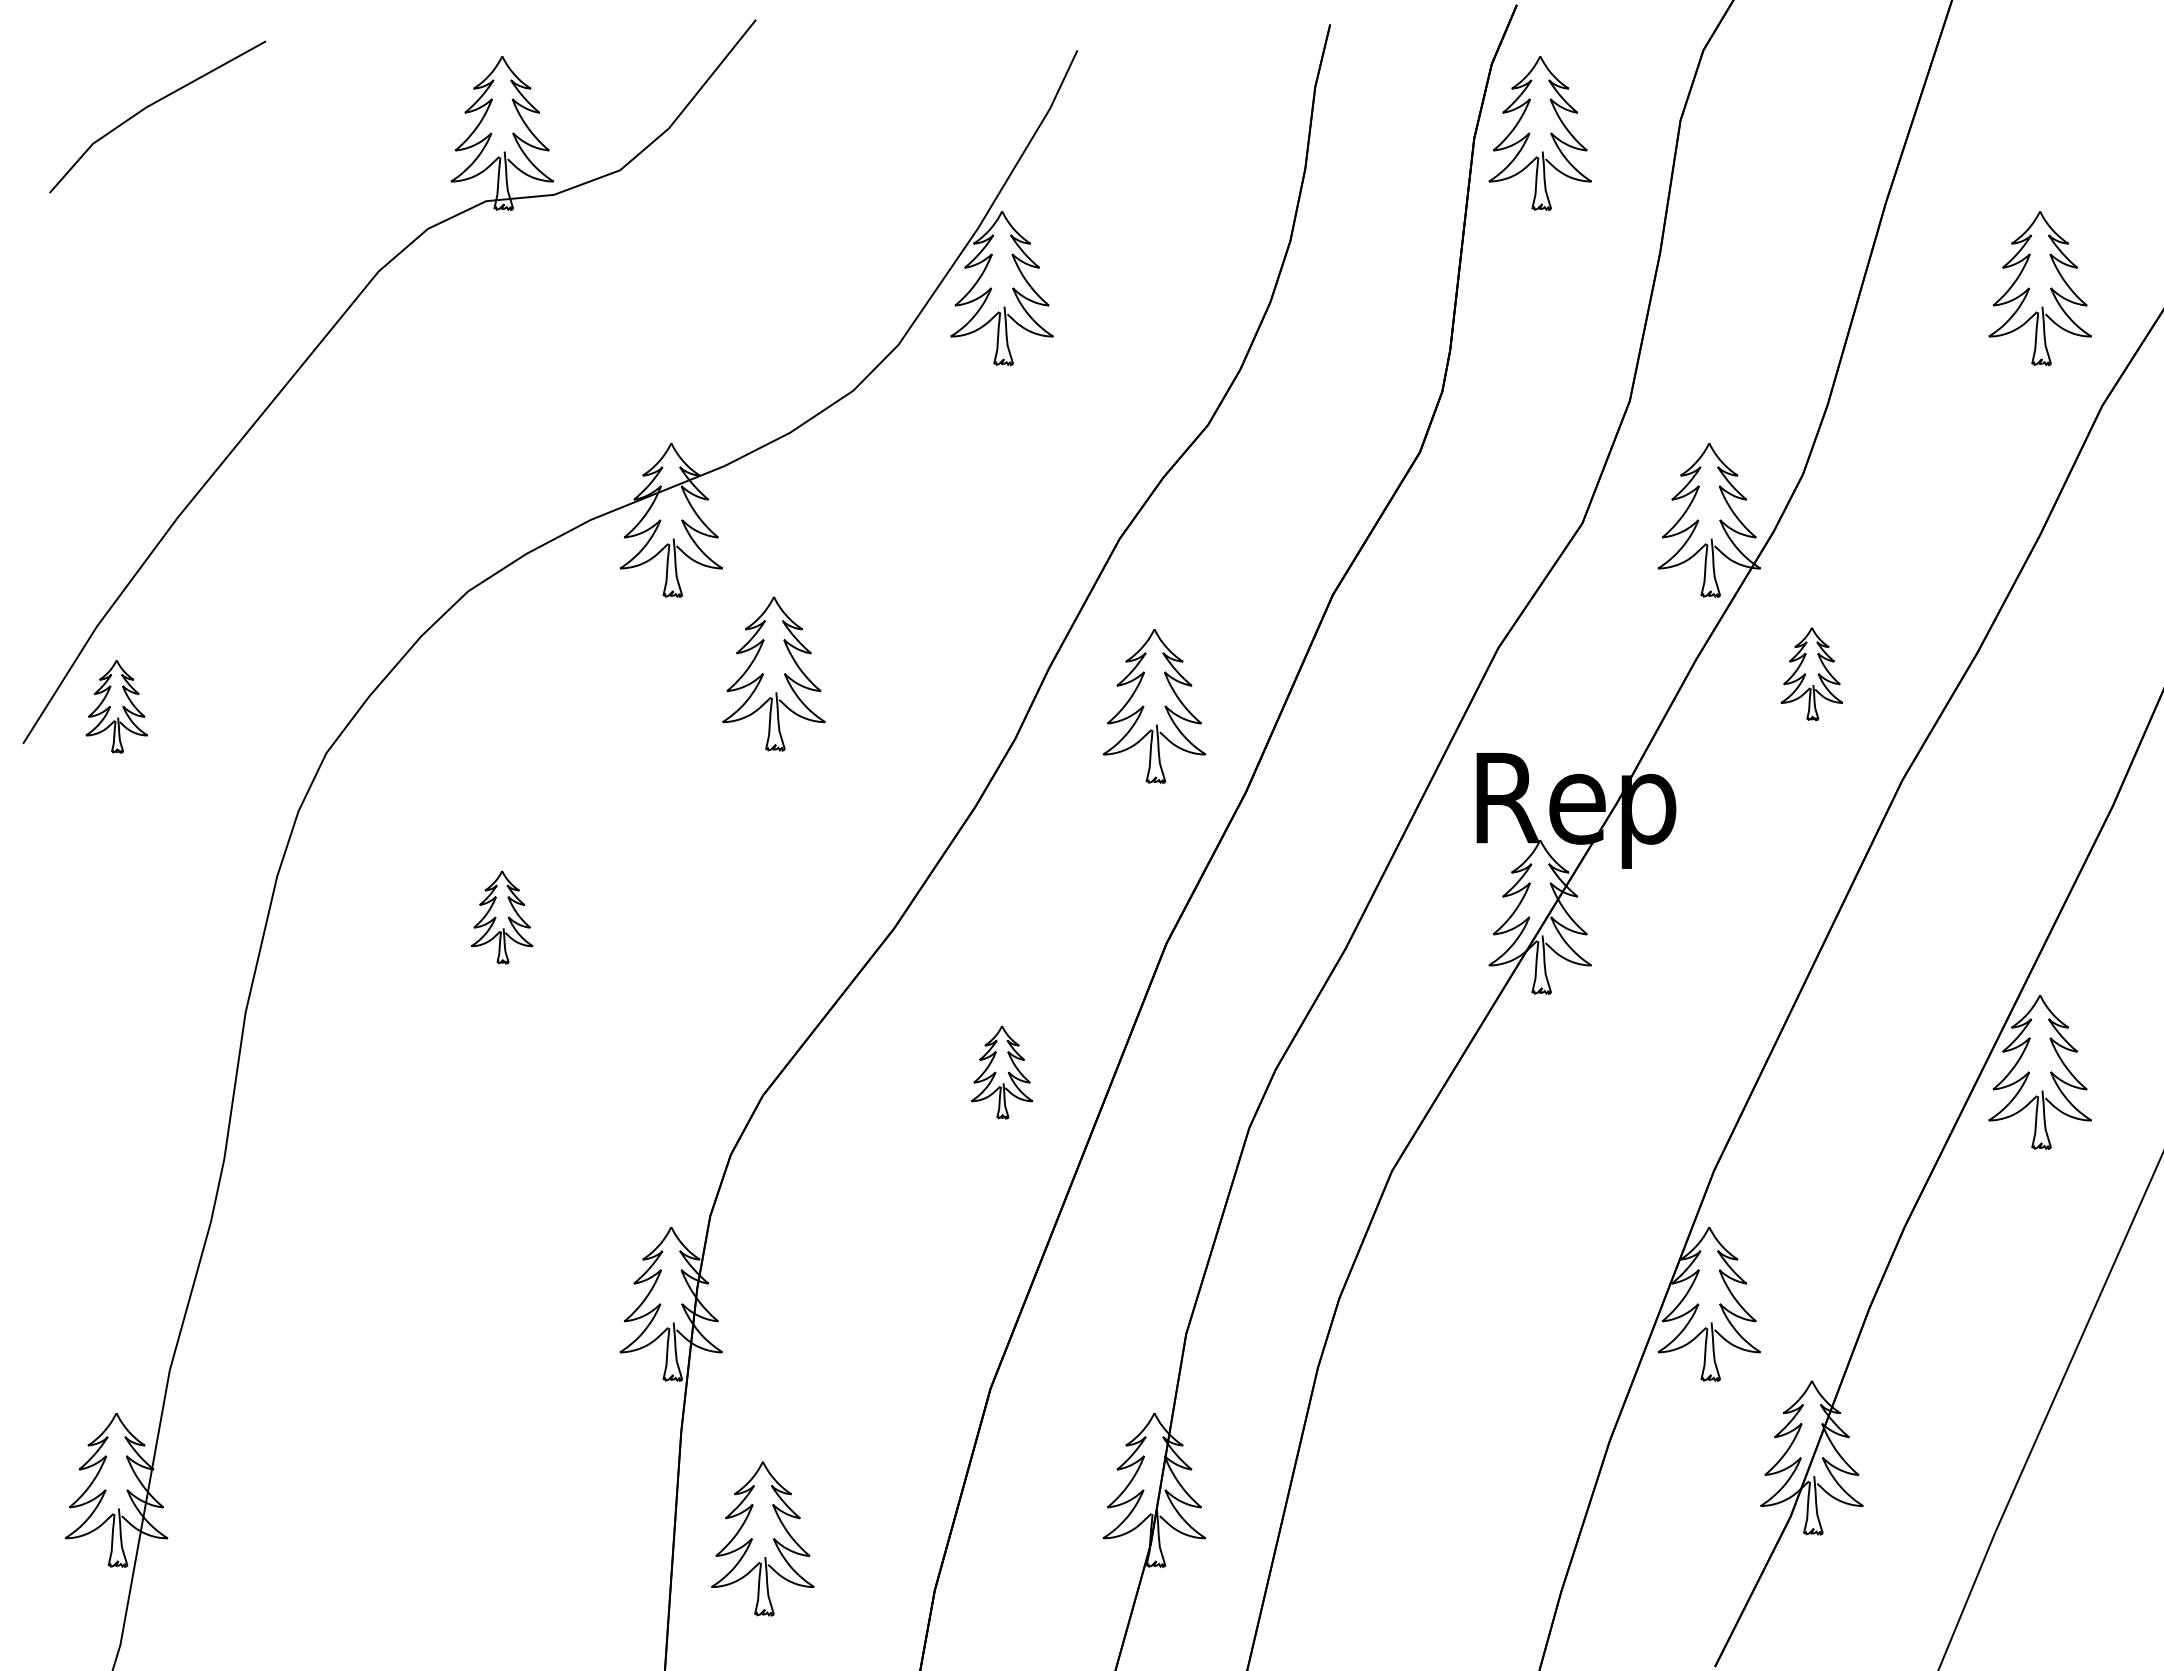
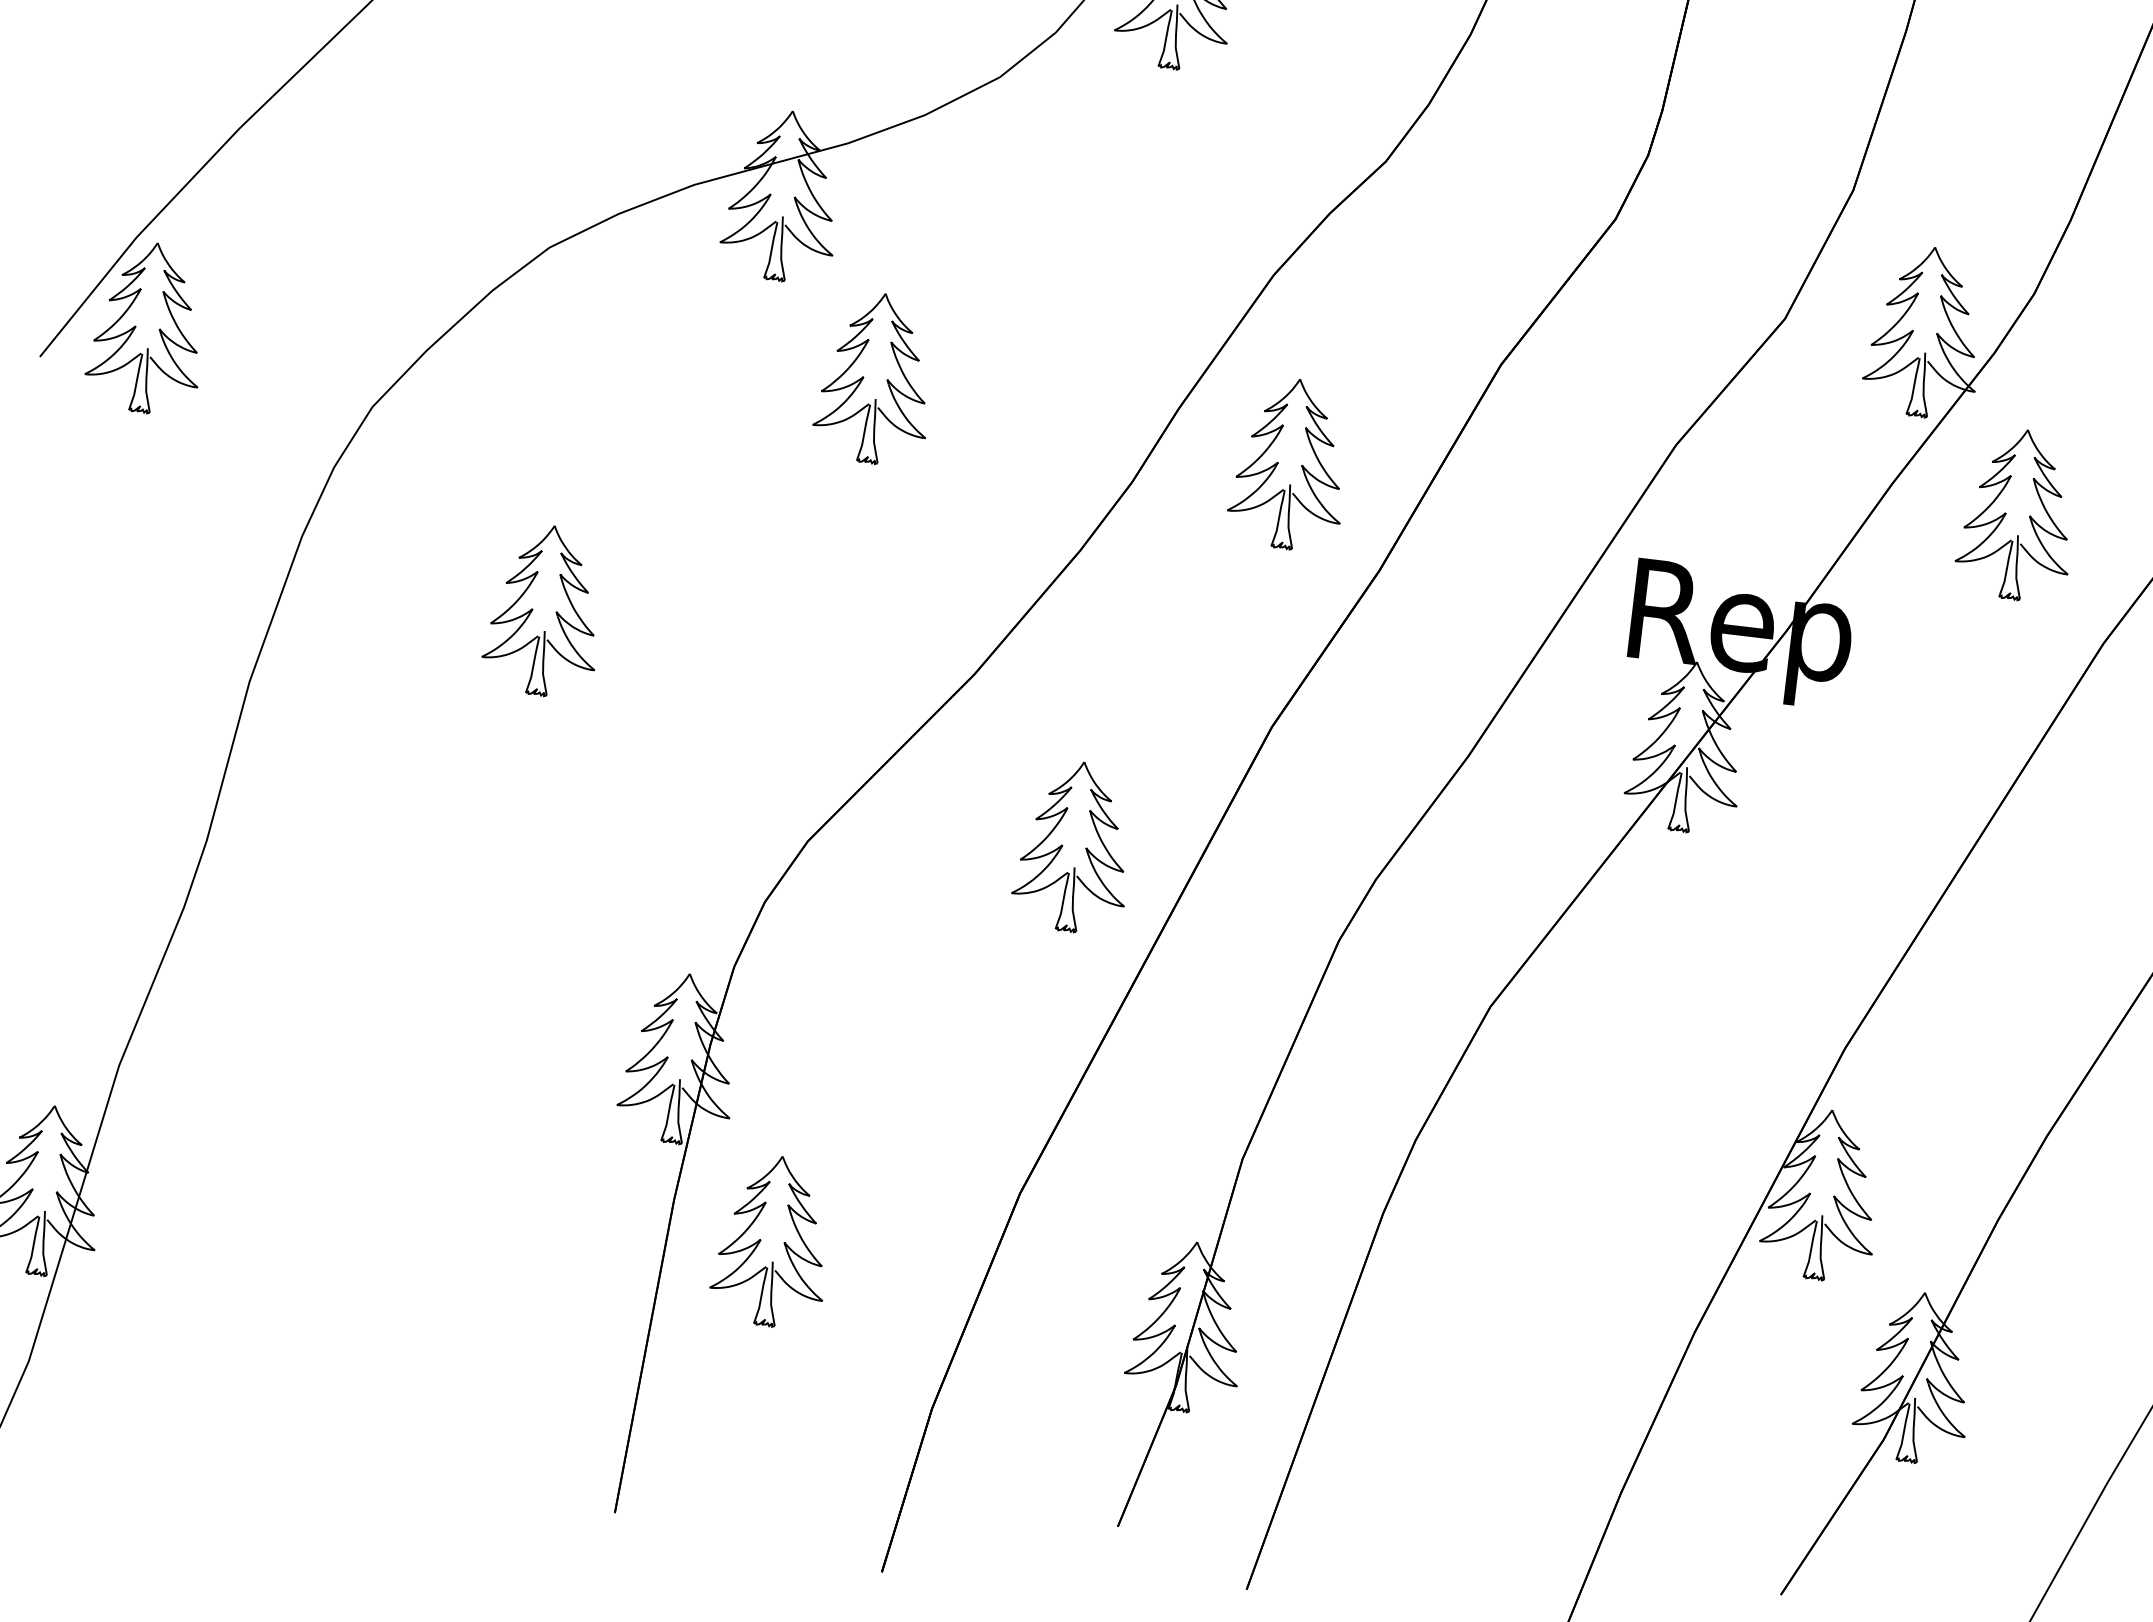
part: (1811, 673) -> (2017, 514), size x1.67
part: (116, 706) -> (147, 328), size x1.67
part: (501, 917) -> (543, 610), size x1.67
part: (1001, 1072) -> (1073, 847), size x1.67
part: (762, 1538) -> (772, 1240), moved

